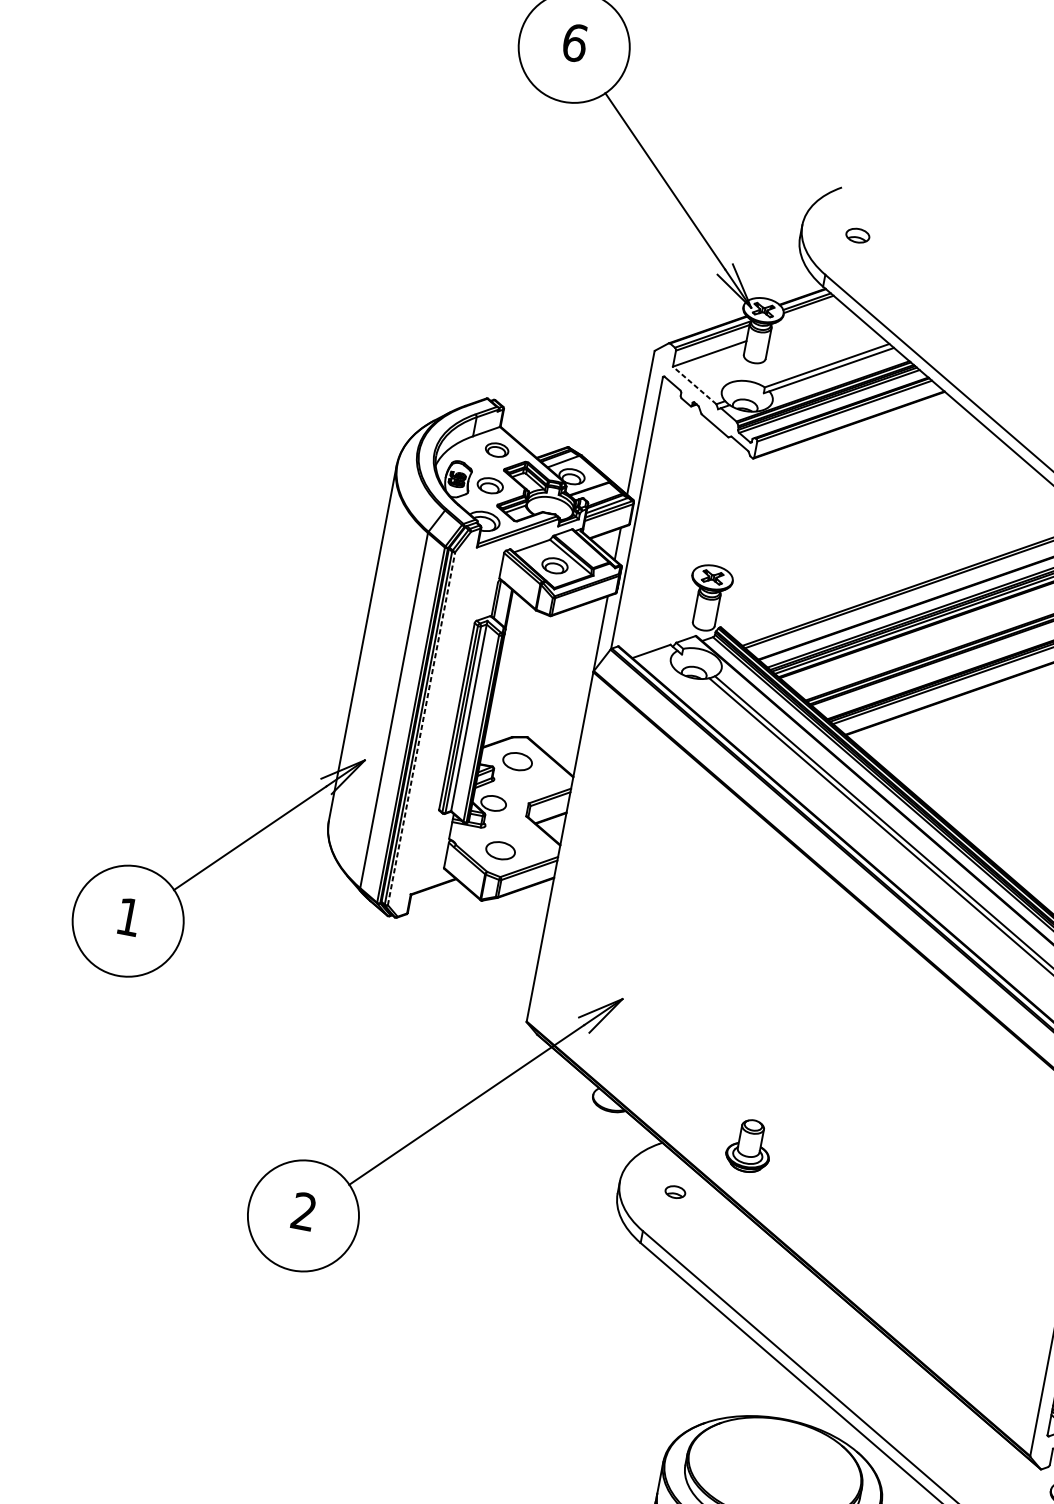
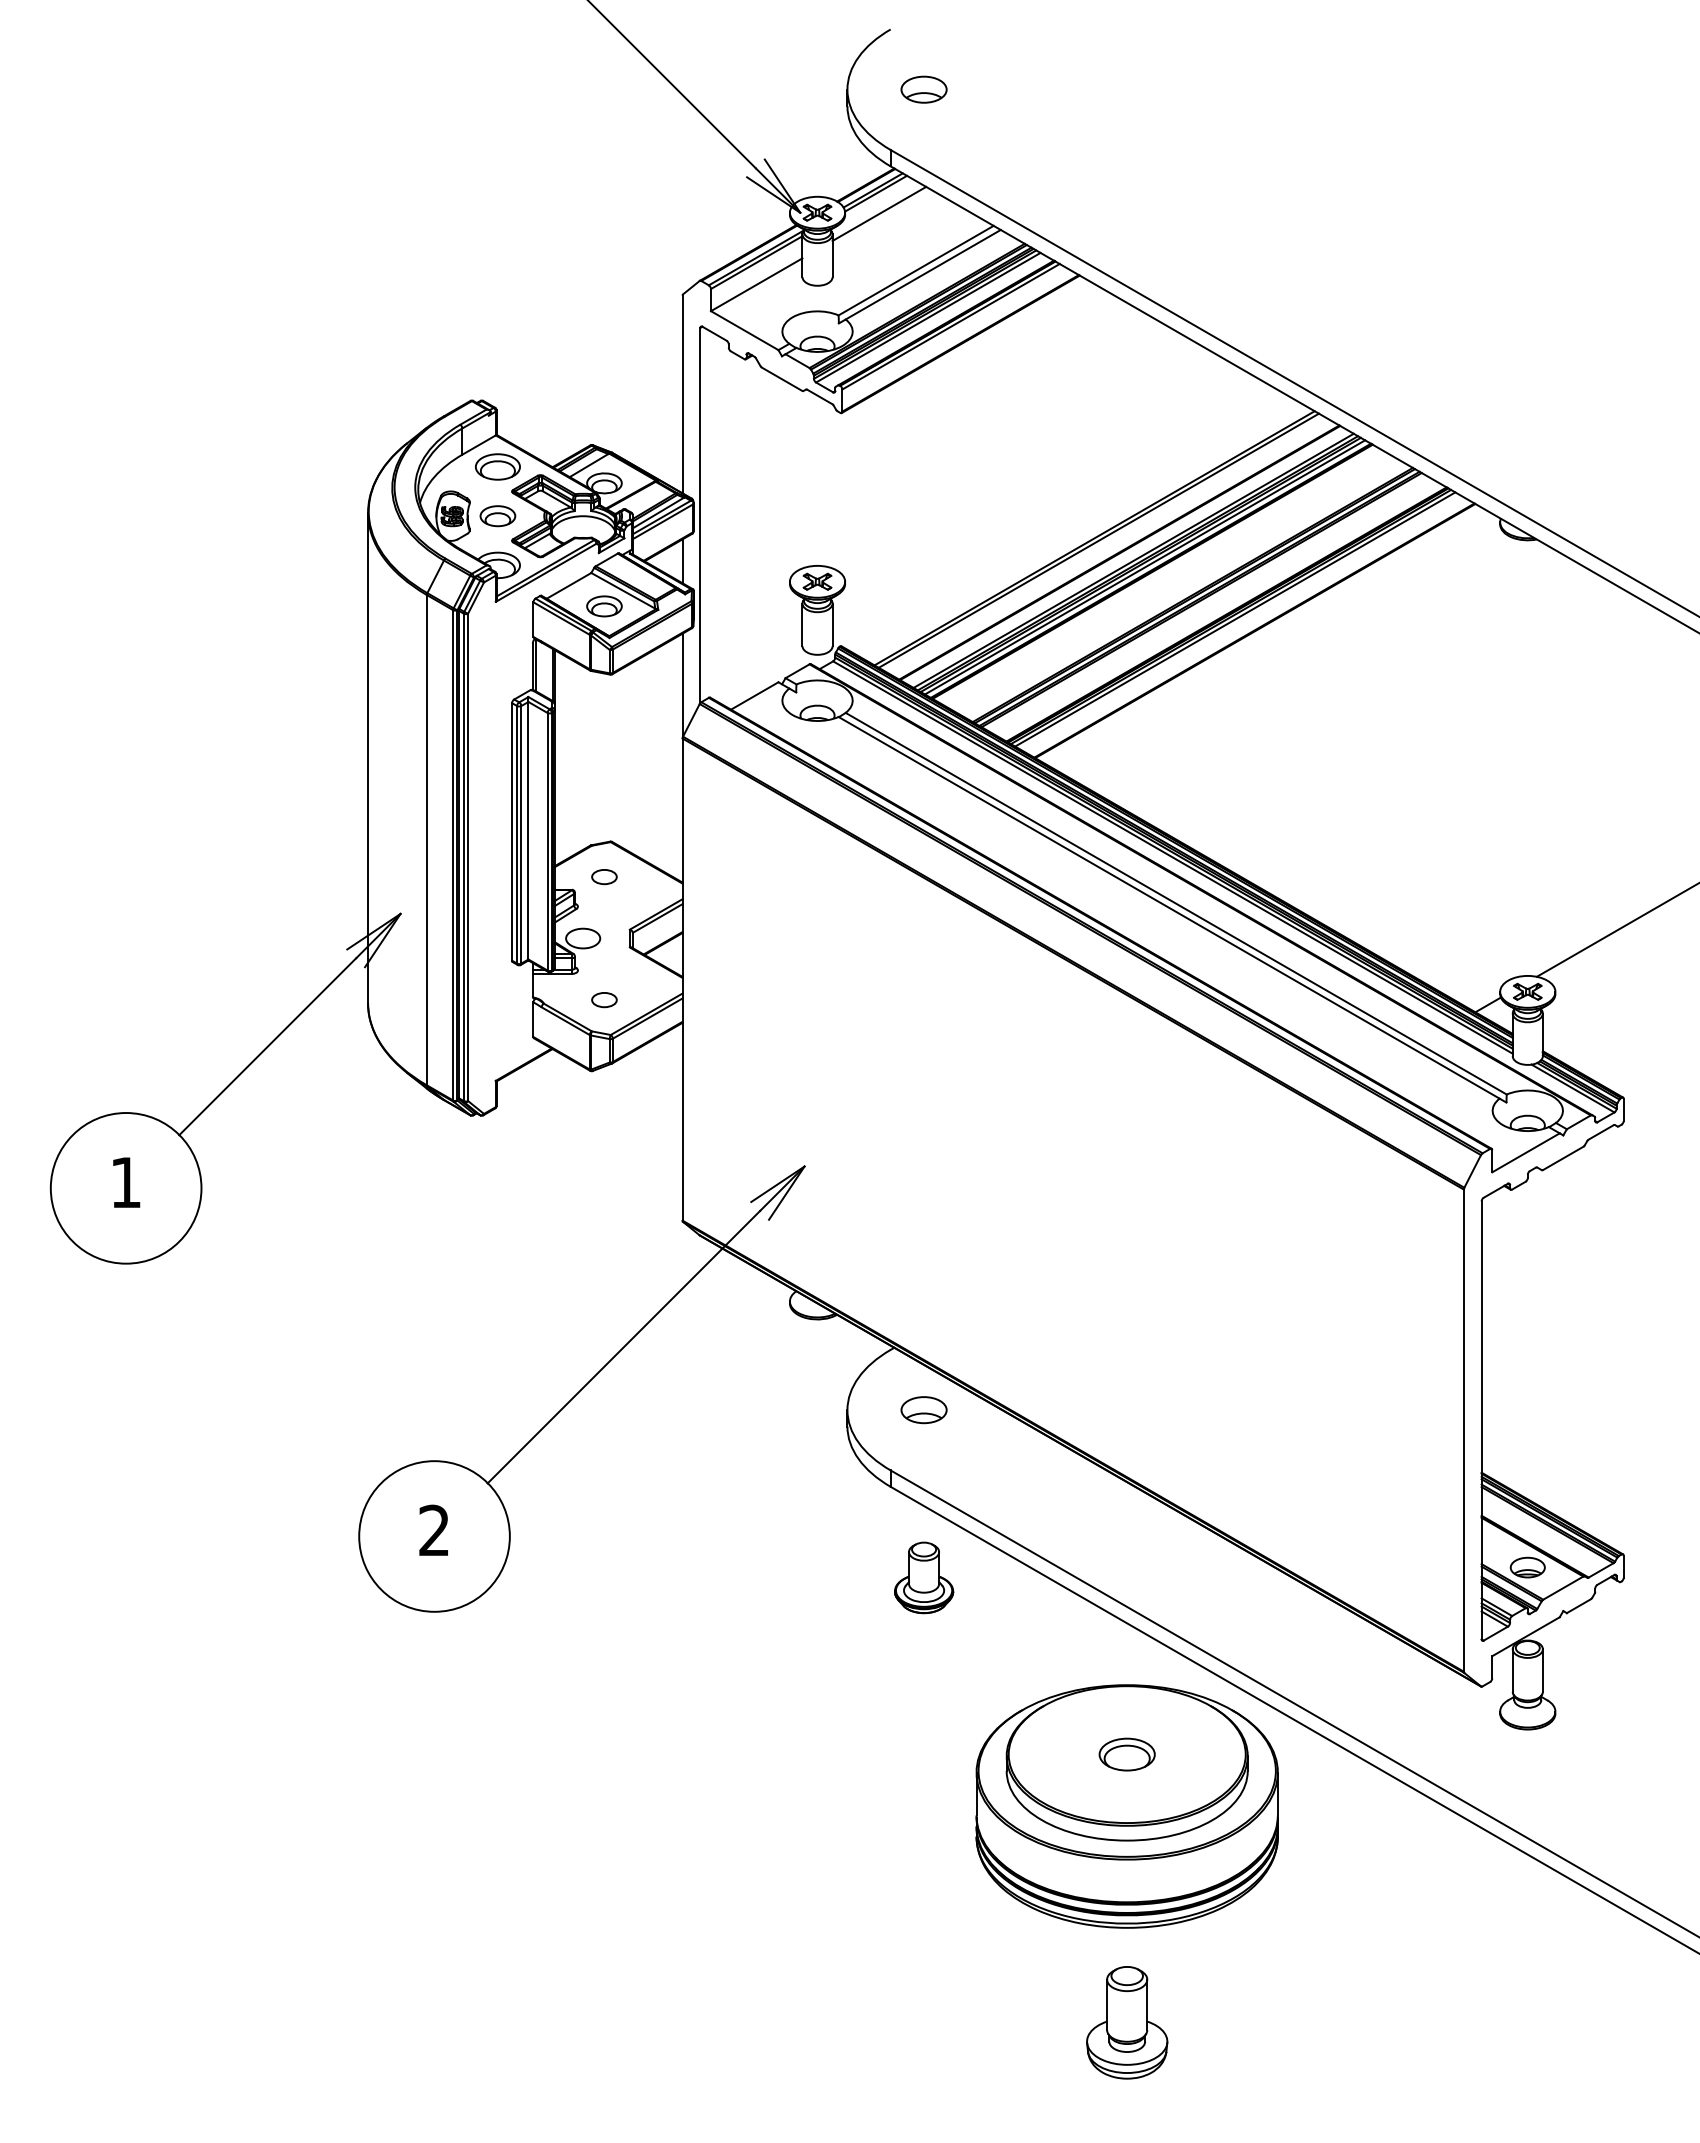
part: (857, 235) -> (923, 89), size x1.43
line: (808, 319) -> (879, 213), added
line: (694, 385) -> (744, 330), dashed -> solid
part: (496, 449) -> (497, 466), size x1.43
line: (421, 728) -> (468, 857), dashed -> solid
part: (517, 762) -> (604, 877), size x0.62
part: (500, 851) -> (604, 1000), size x0.62
part: (749, 1145) -> (924, 1577), moved
part: (674, 1192) -> (923, 1410), size x1.67
part: (774, 1469) -> (1126, 1754), added

